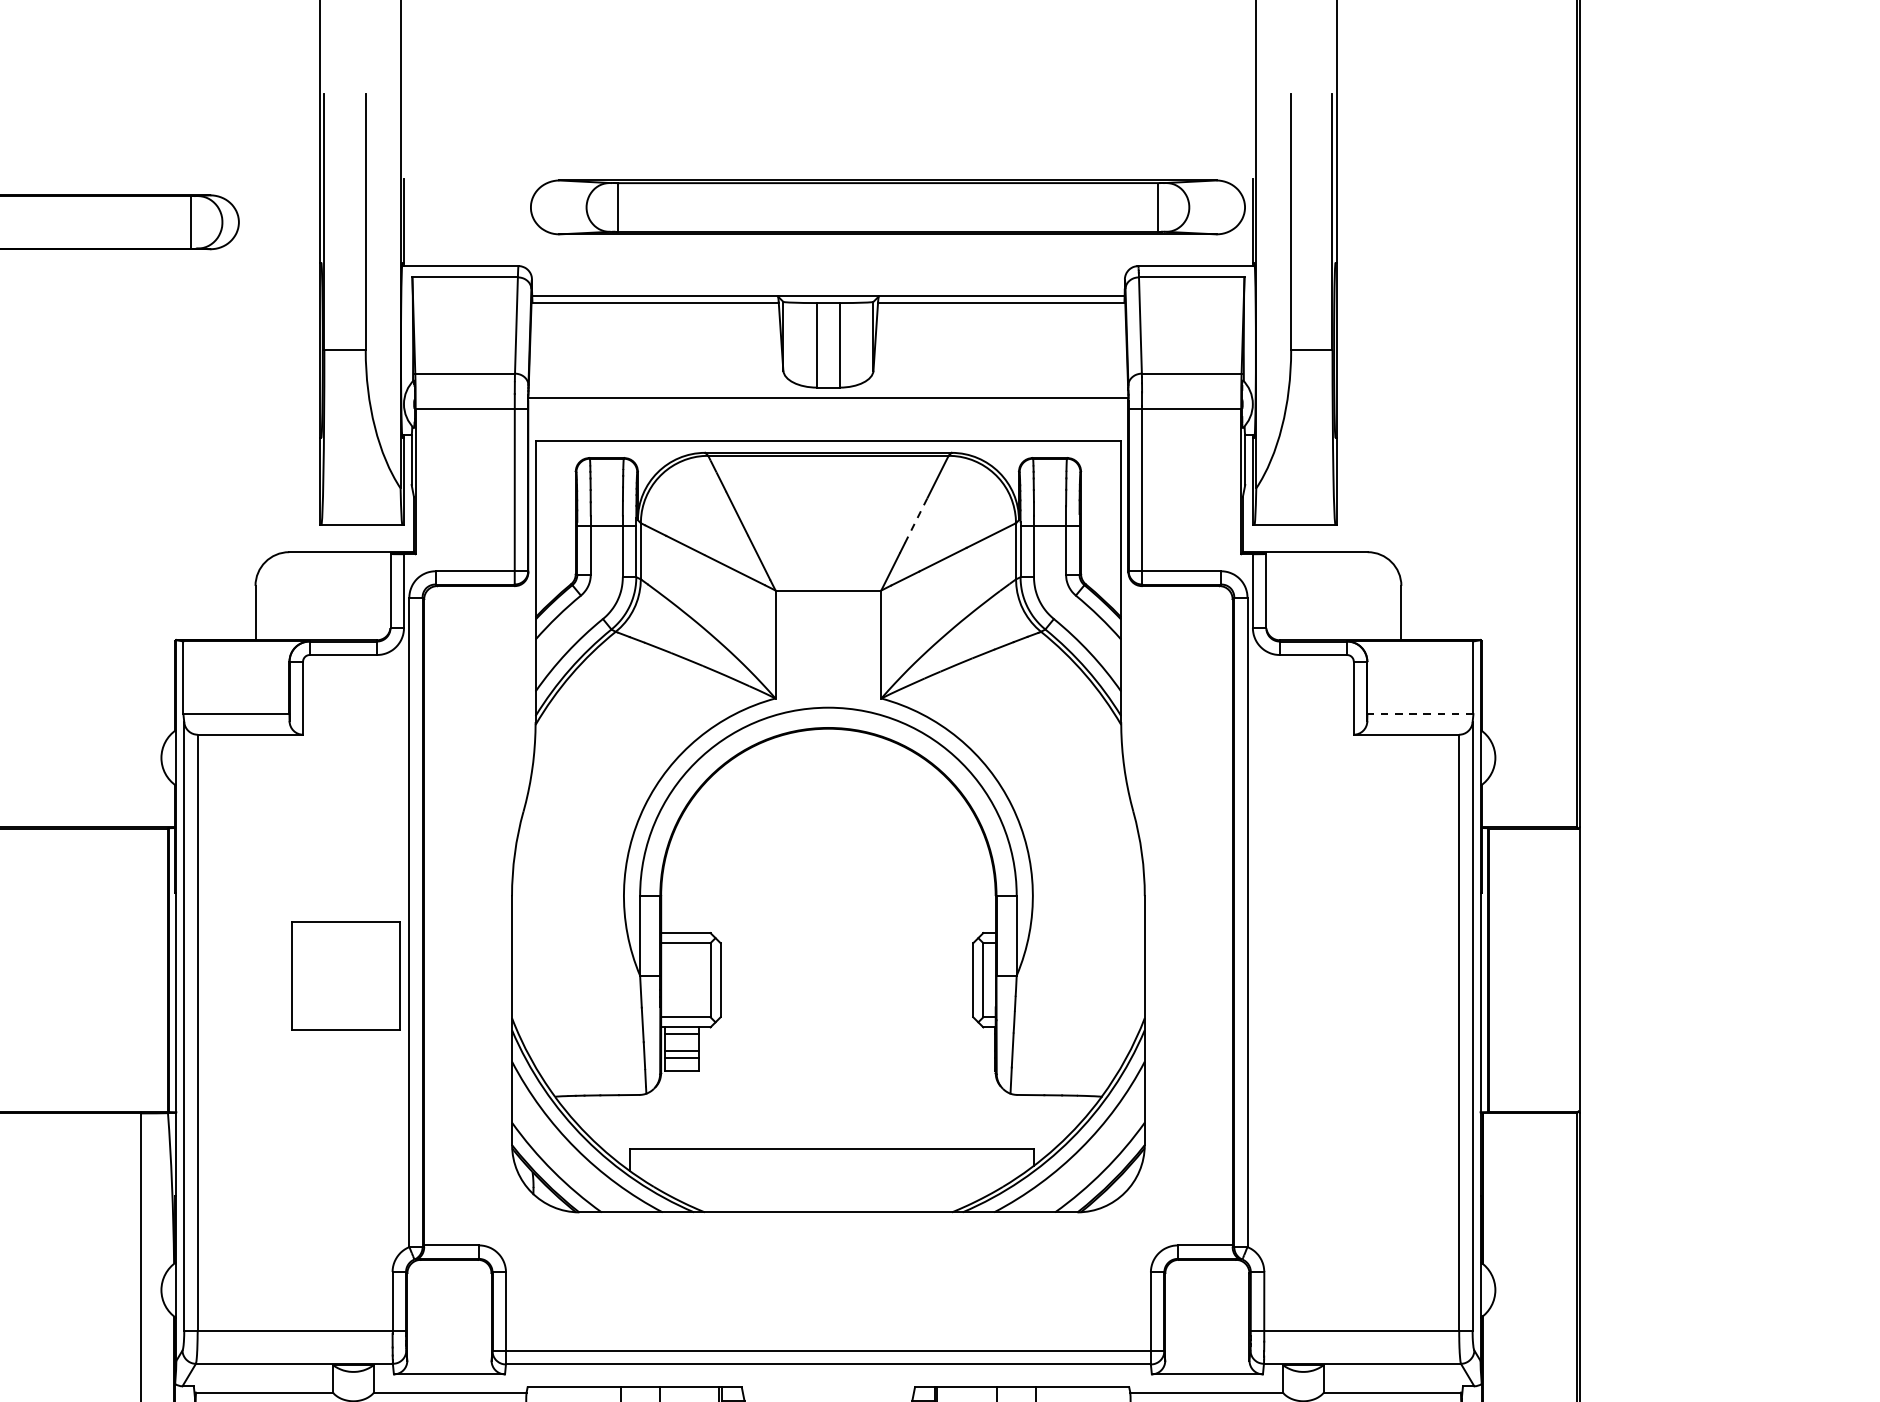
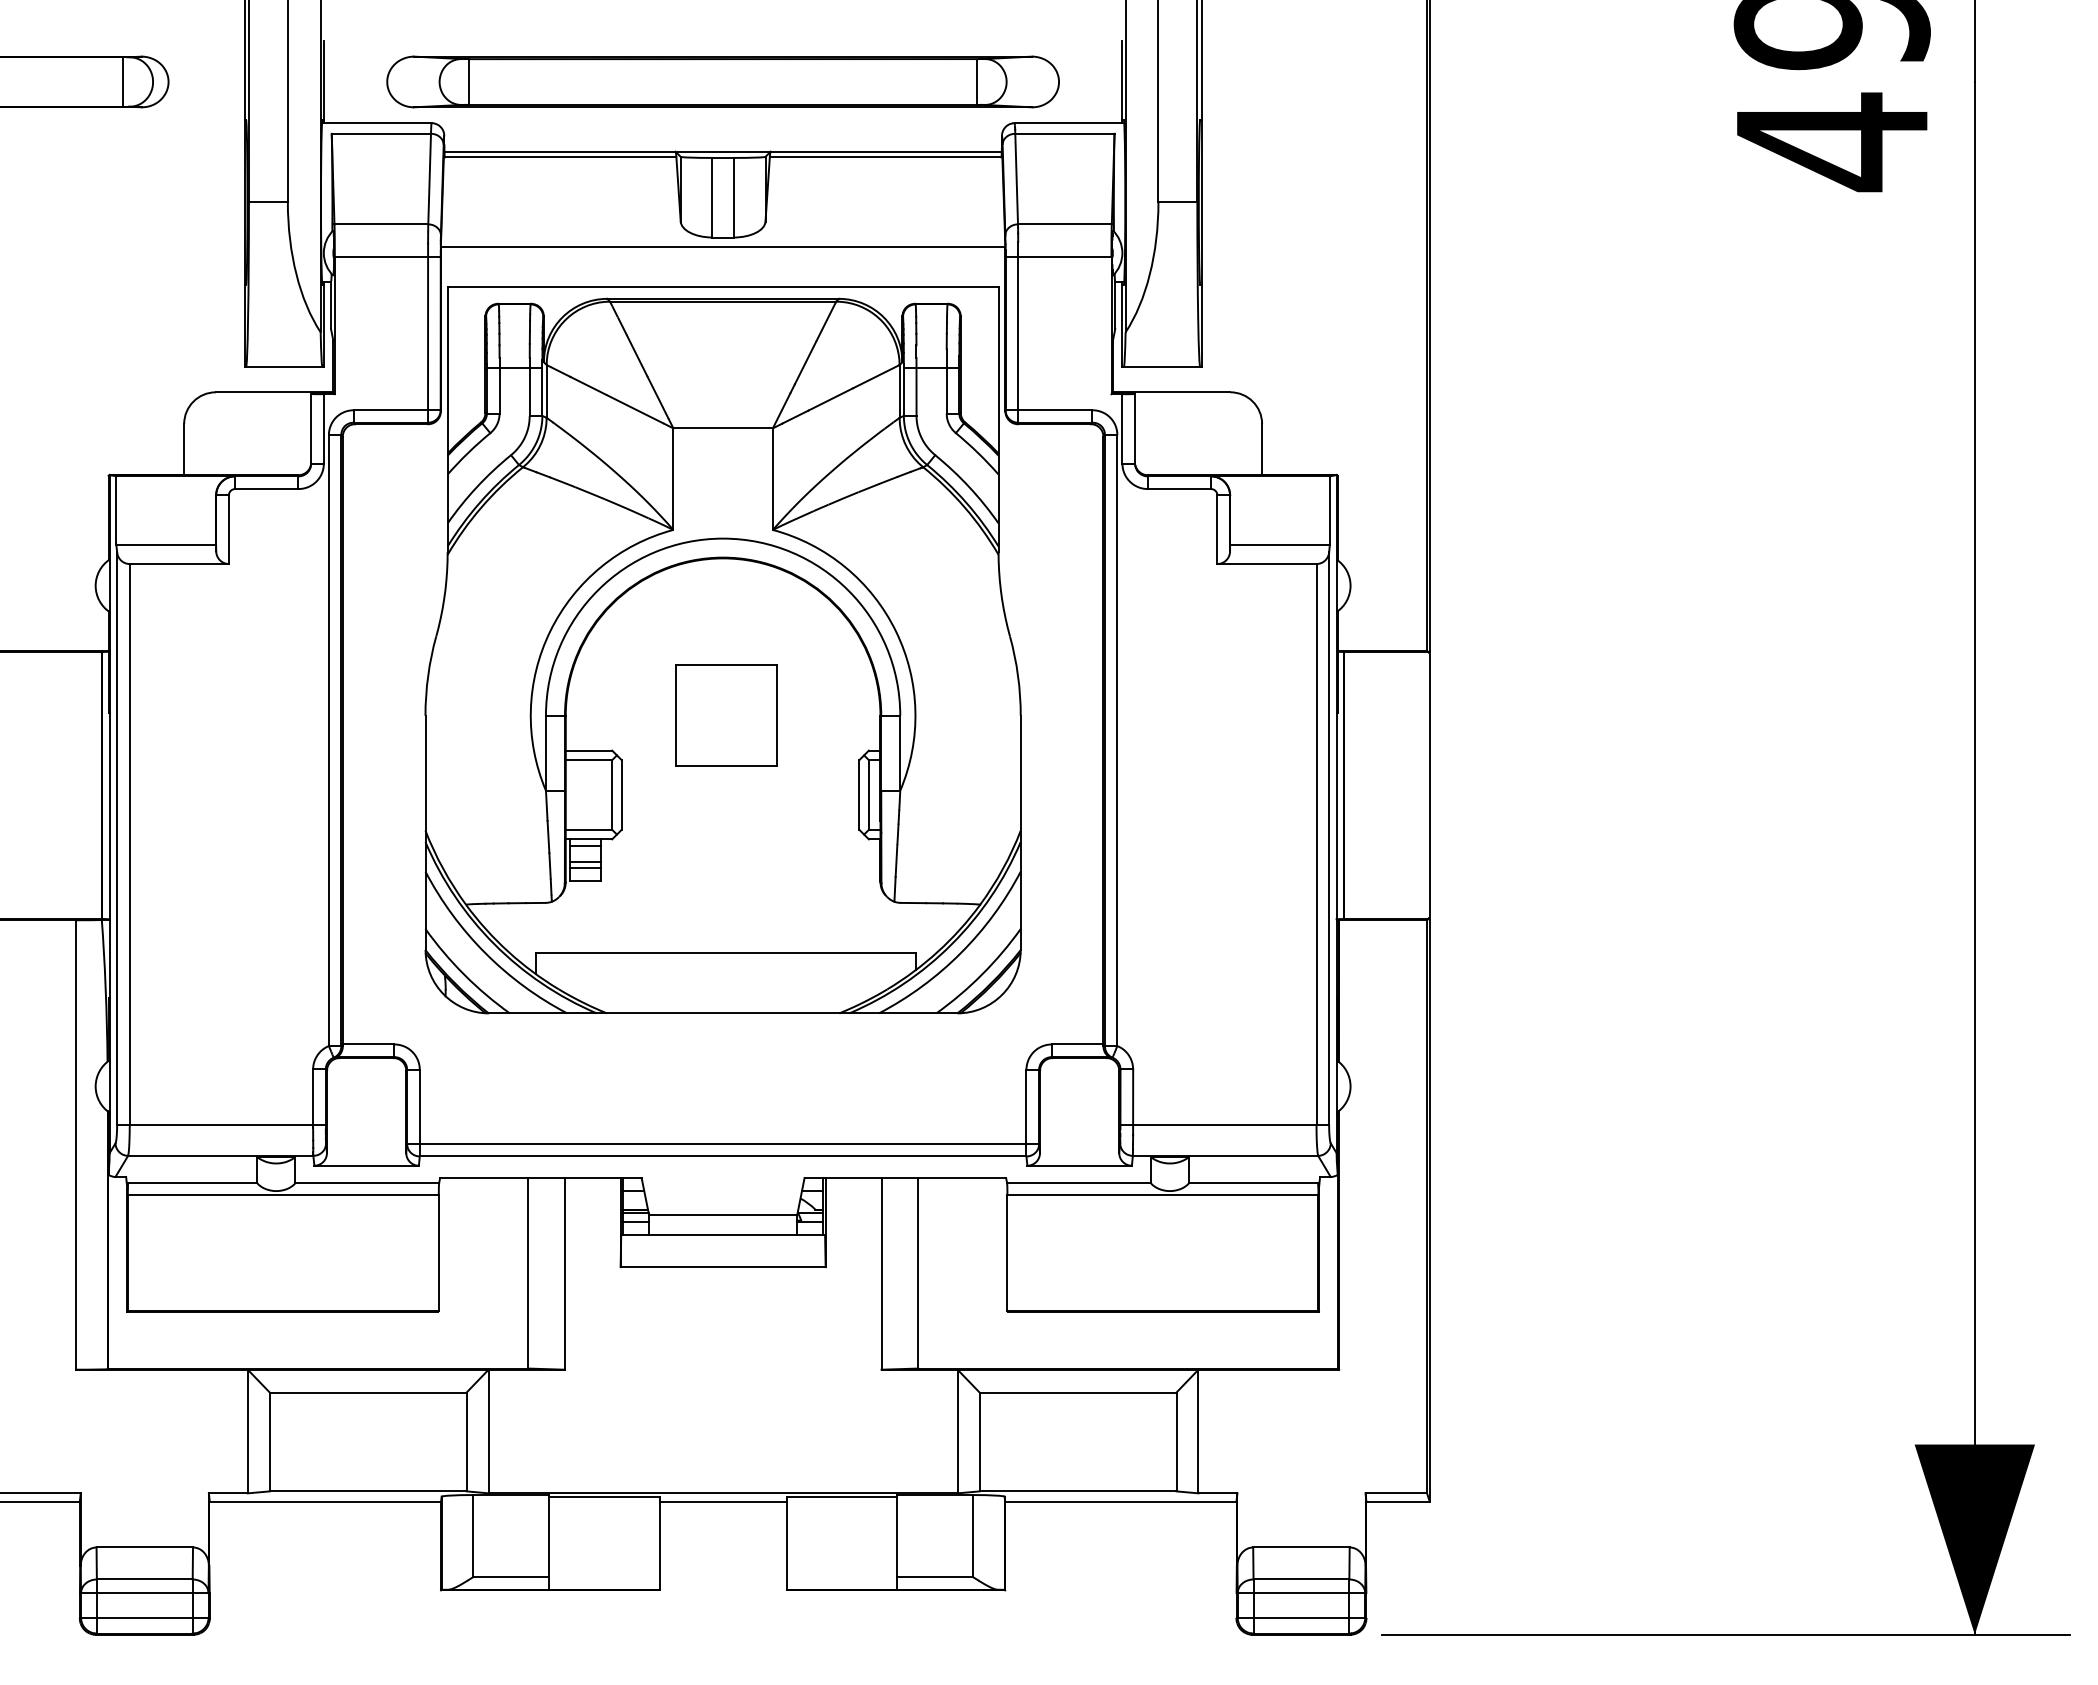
part: (887, 206) -> (722, 81), moved
line: (915, 521) -> (805, 363), dashed -> solid
line: (1420, 713) -> (1280, 544), dashed -> solid
part: (346, 975) -> (726, 715), moved

